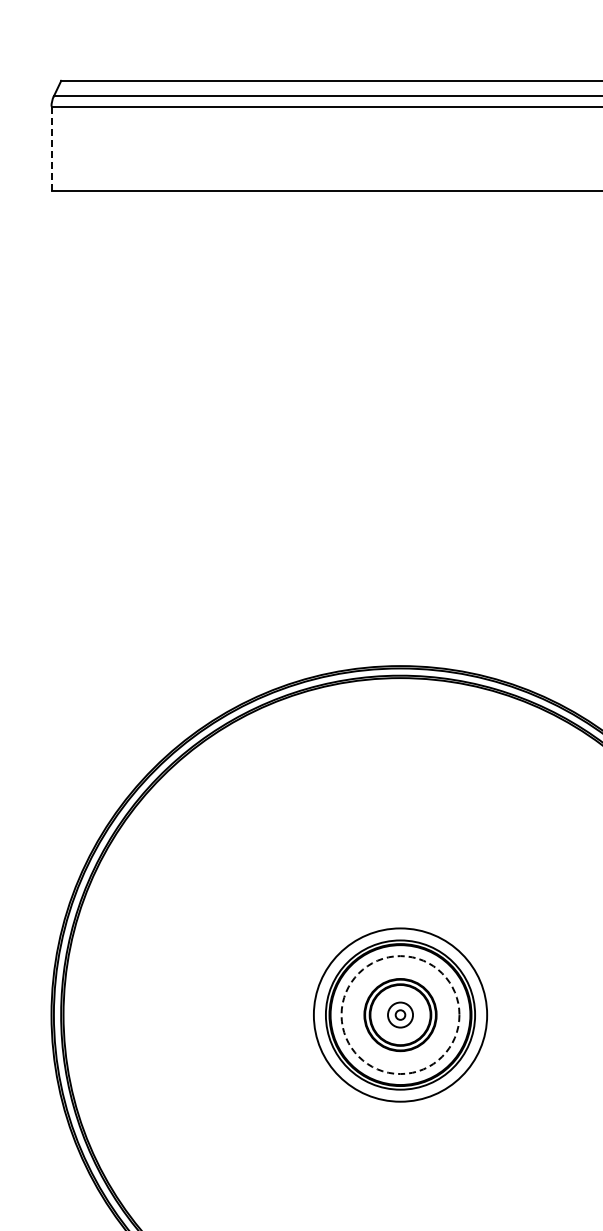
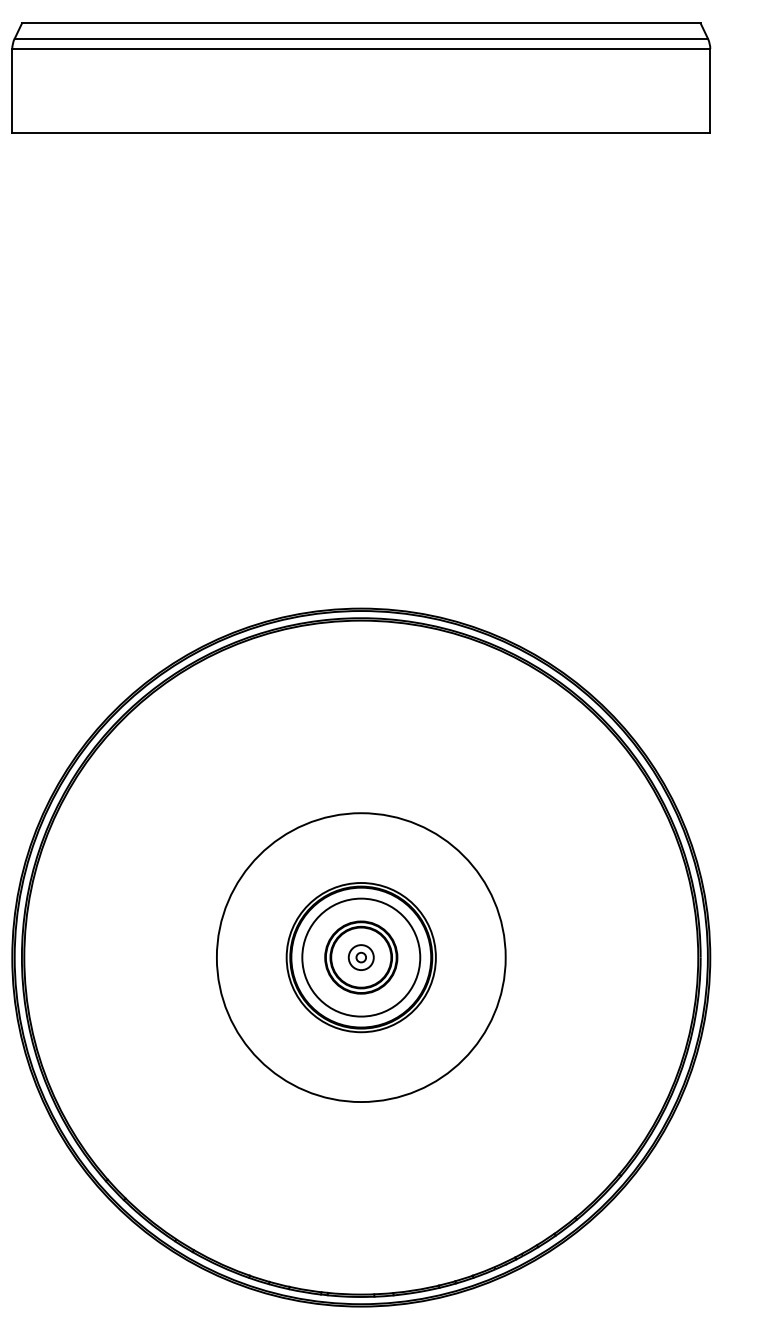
line: (51, 148) -> (12, 91), dashed -> solid
circle: (399, 1014) -> (360, 957), size x1.67
circle: (400, 1014) -> (361, 957), dashed -> solid

